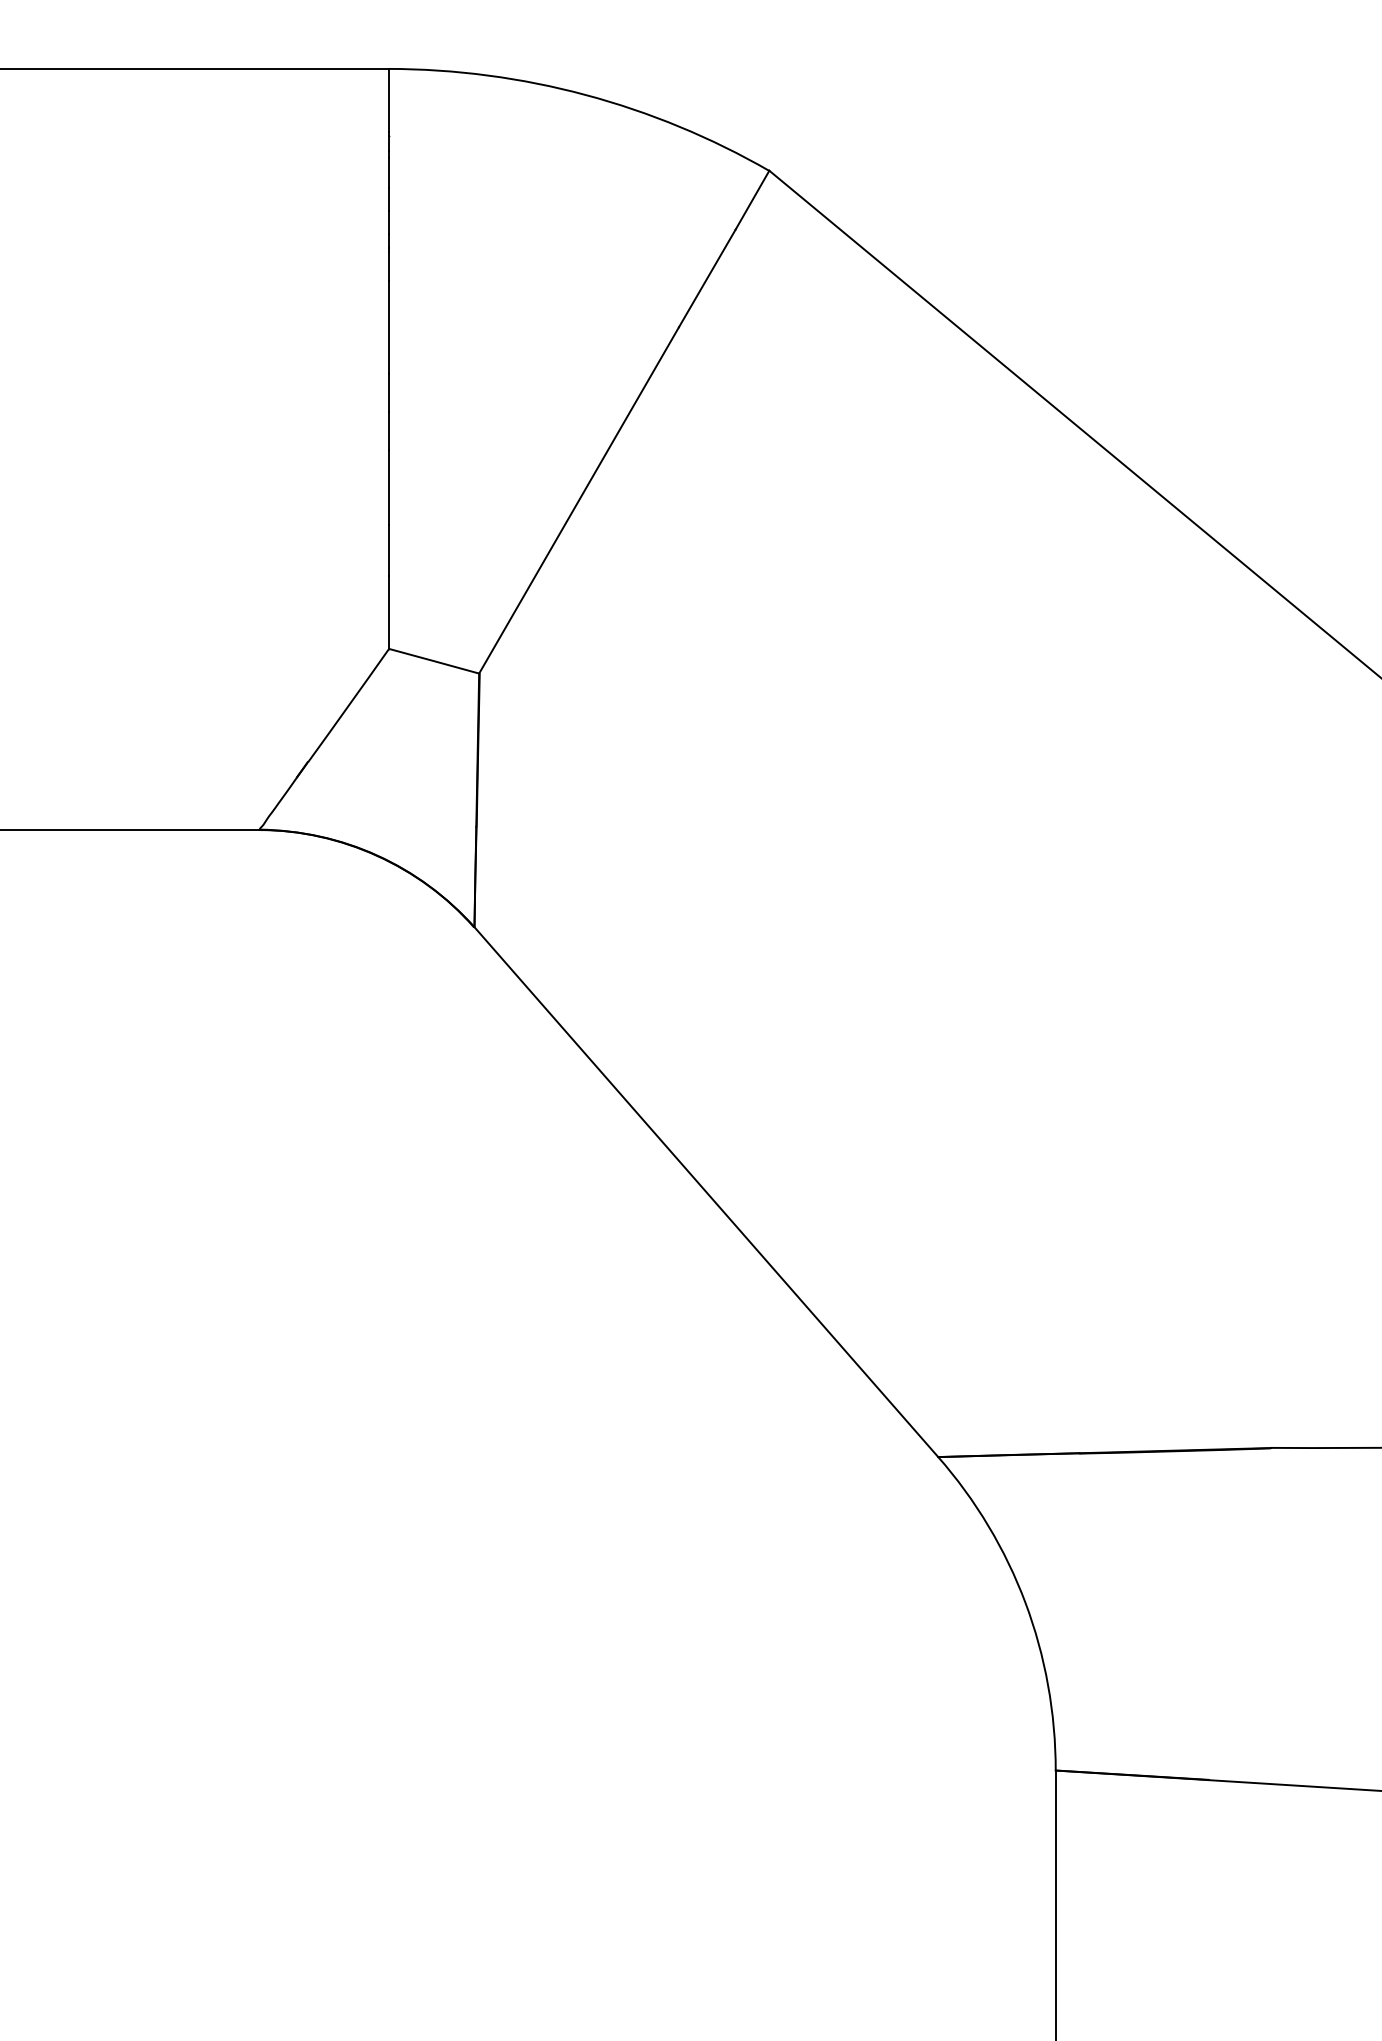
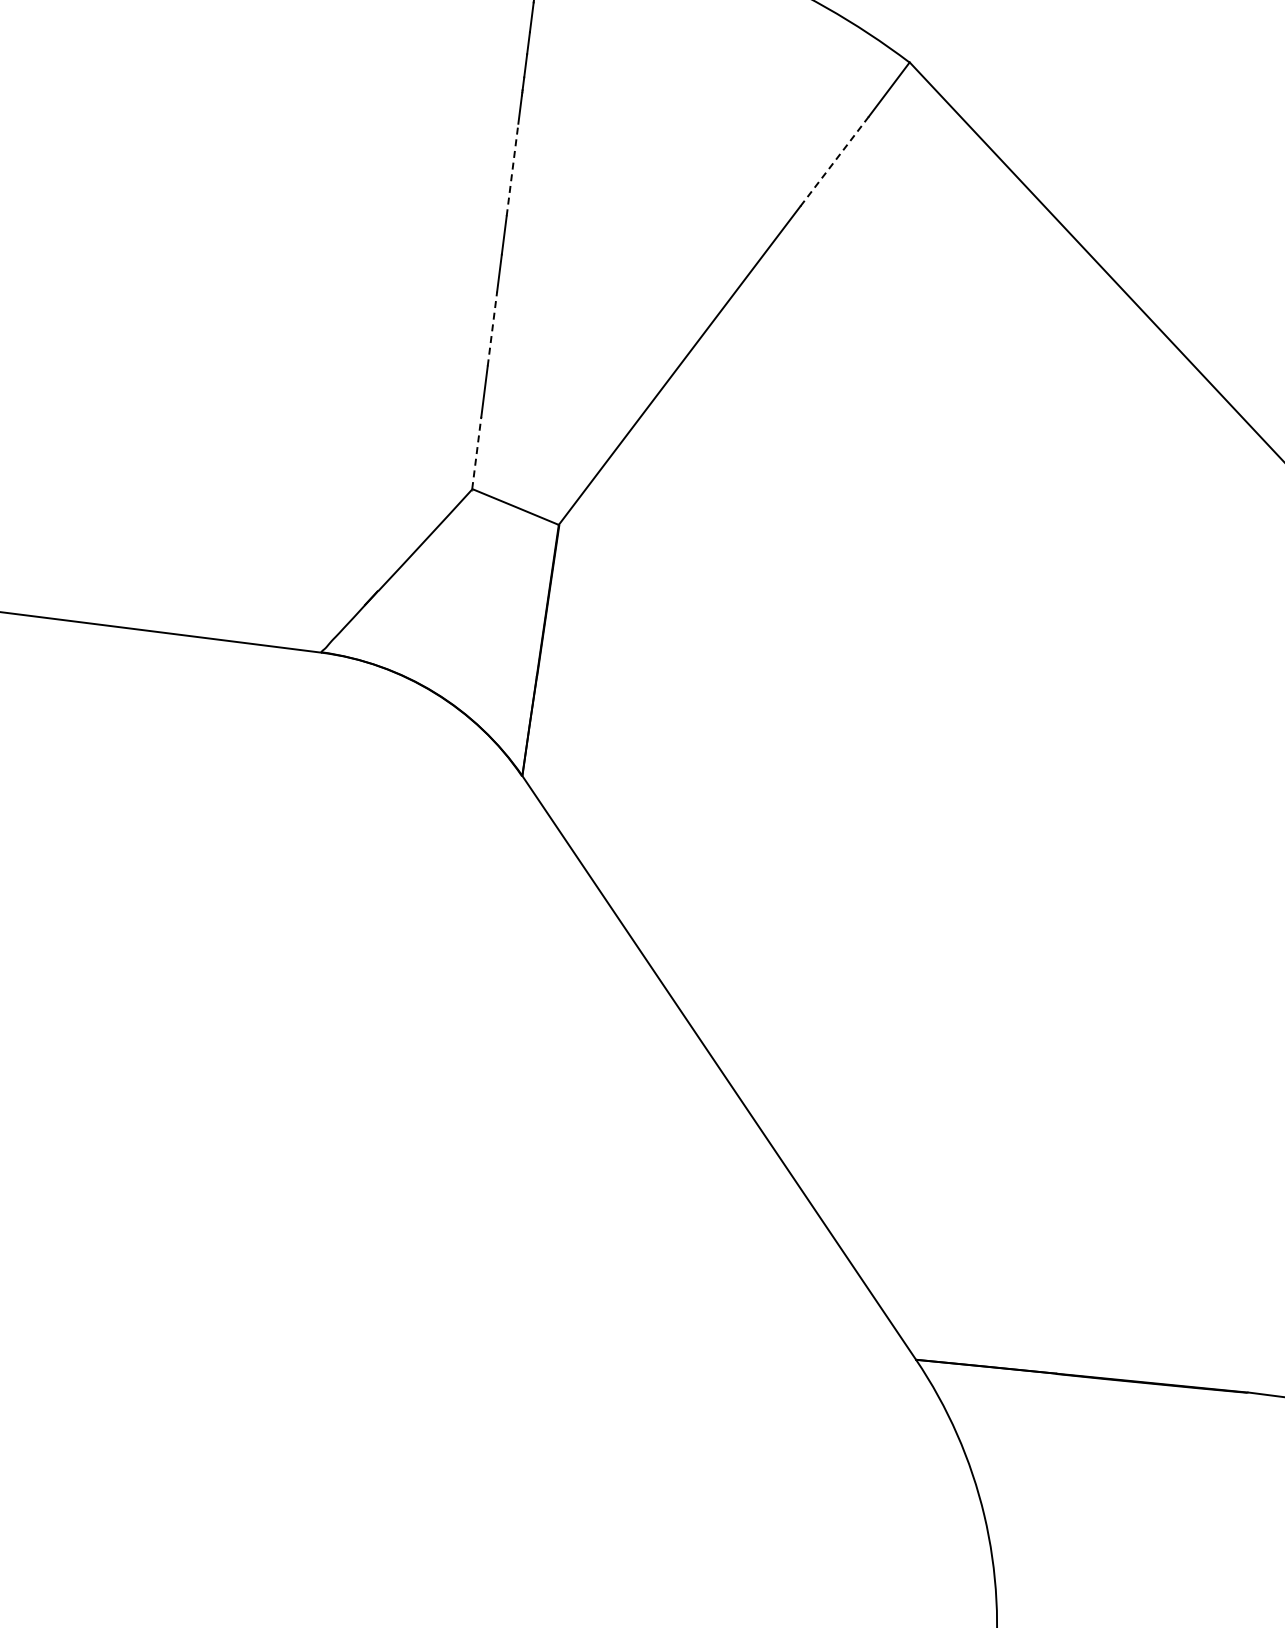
line: (707, 278) -> (834, 161), solid -> dashed
line: (388, 327) -> (512, 170), solid -> dashed
line: (388, 487) -> (492, 328), solid -> dashed
line: (388, 611) -> (476, 451), solid -> dashed

